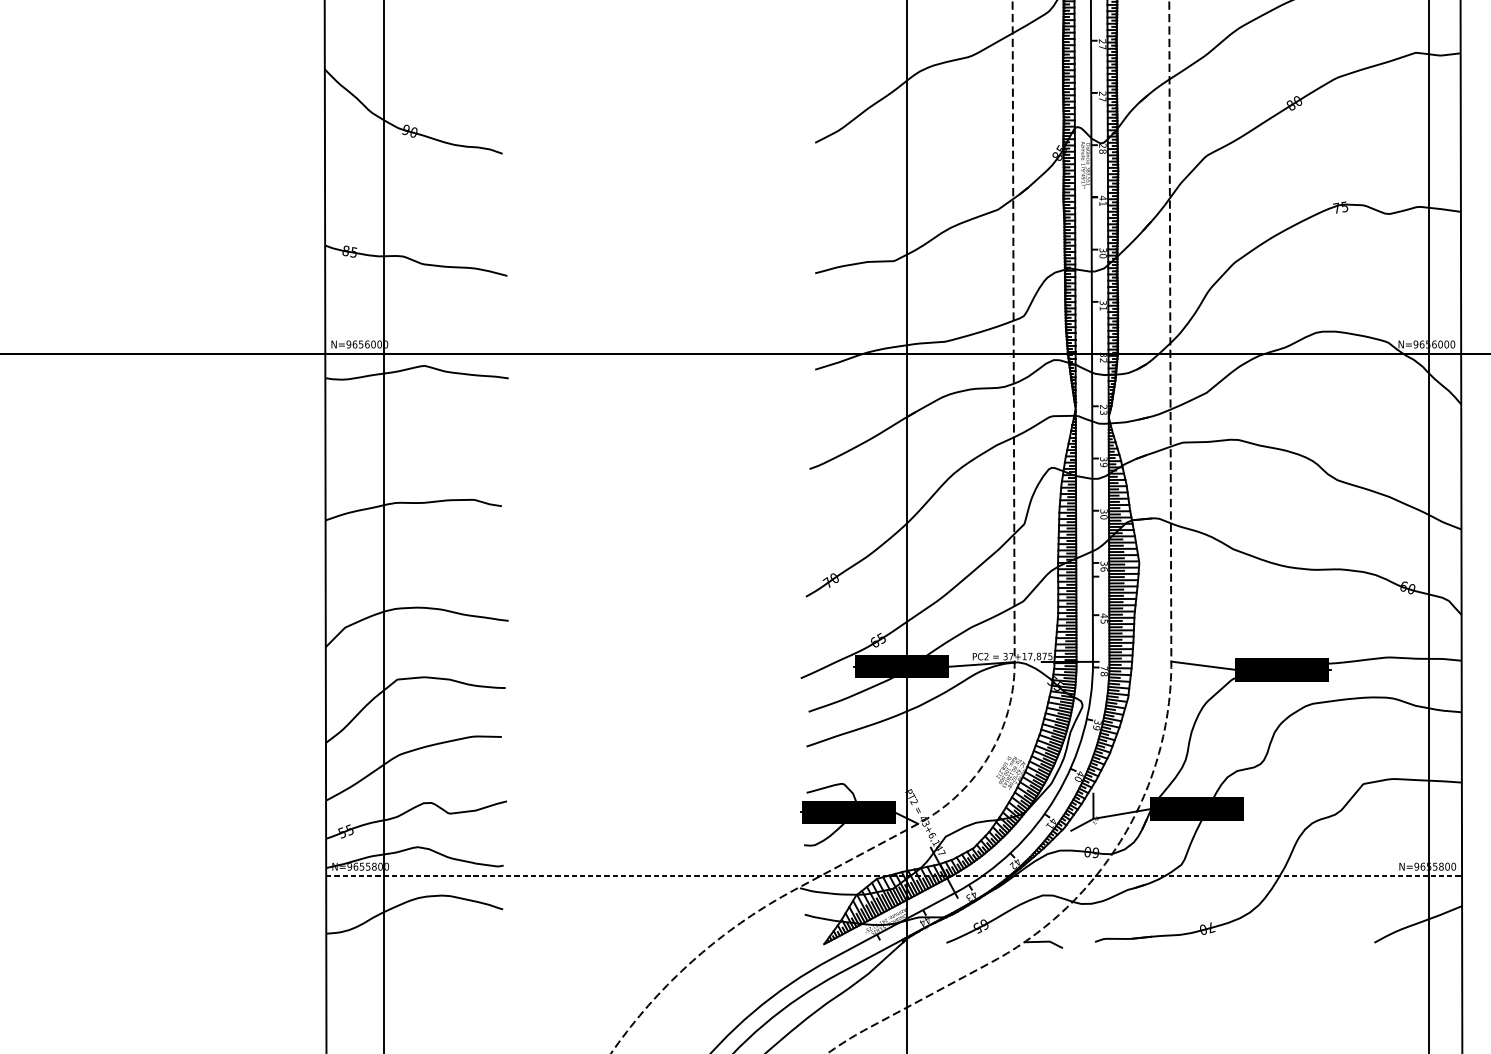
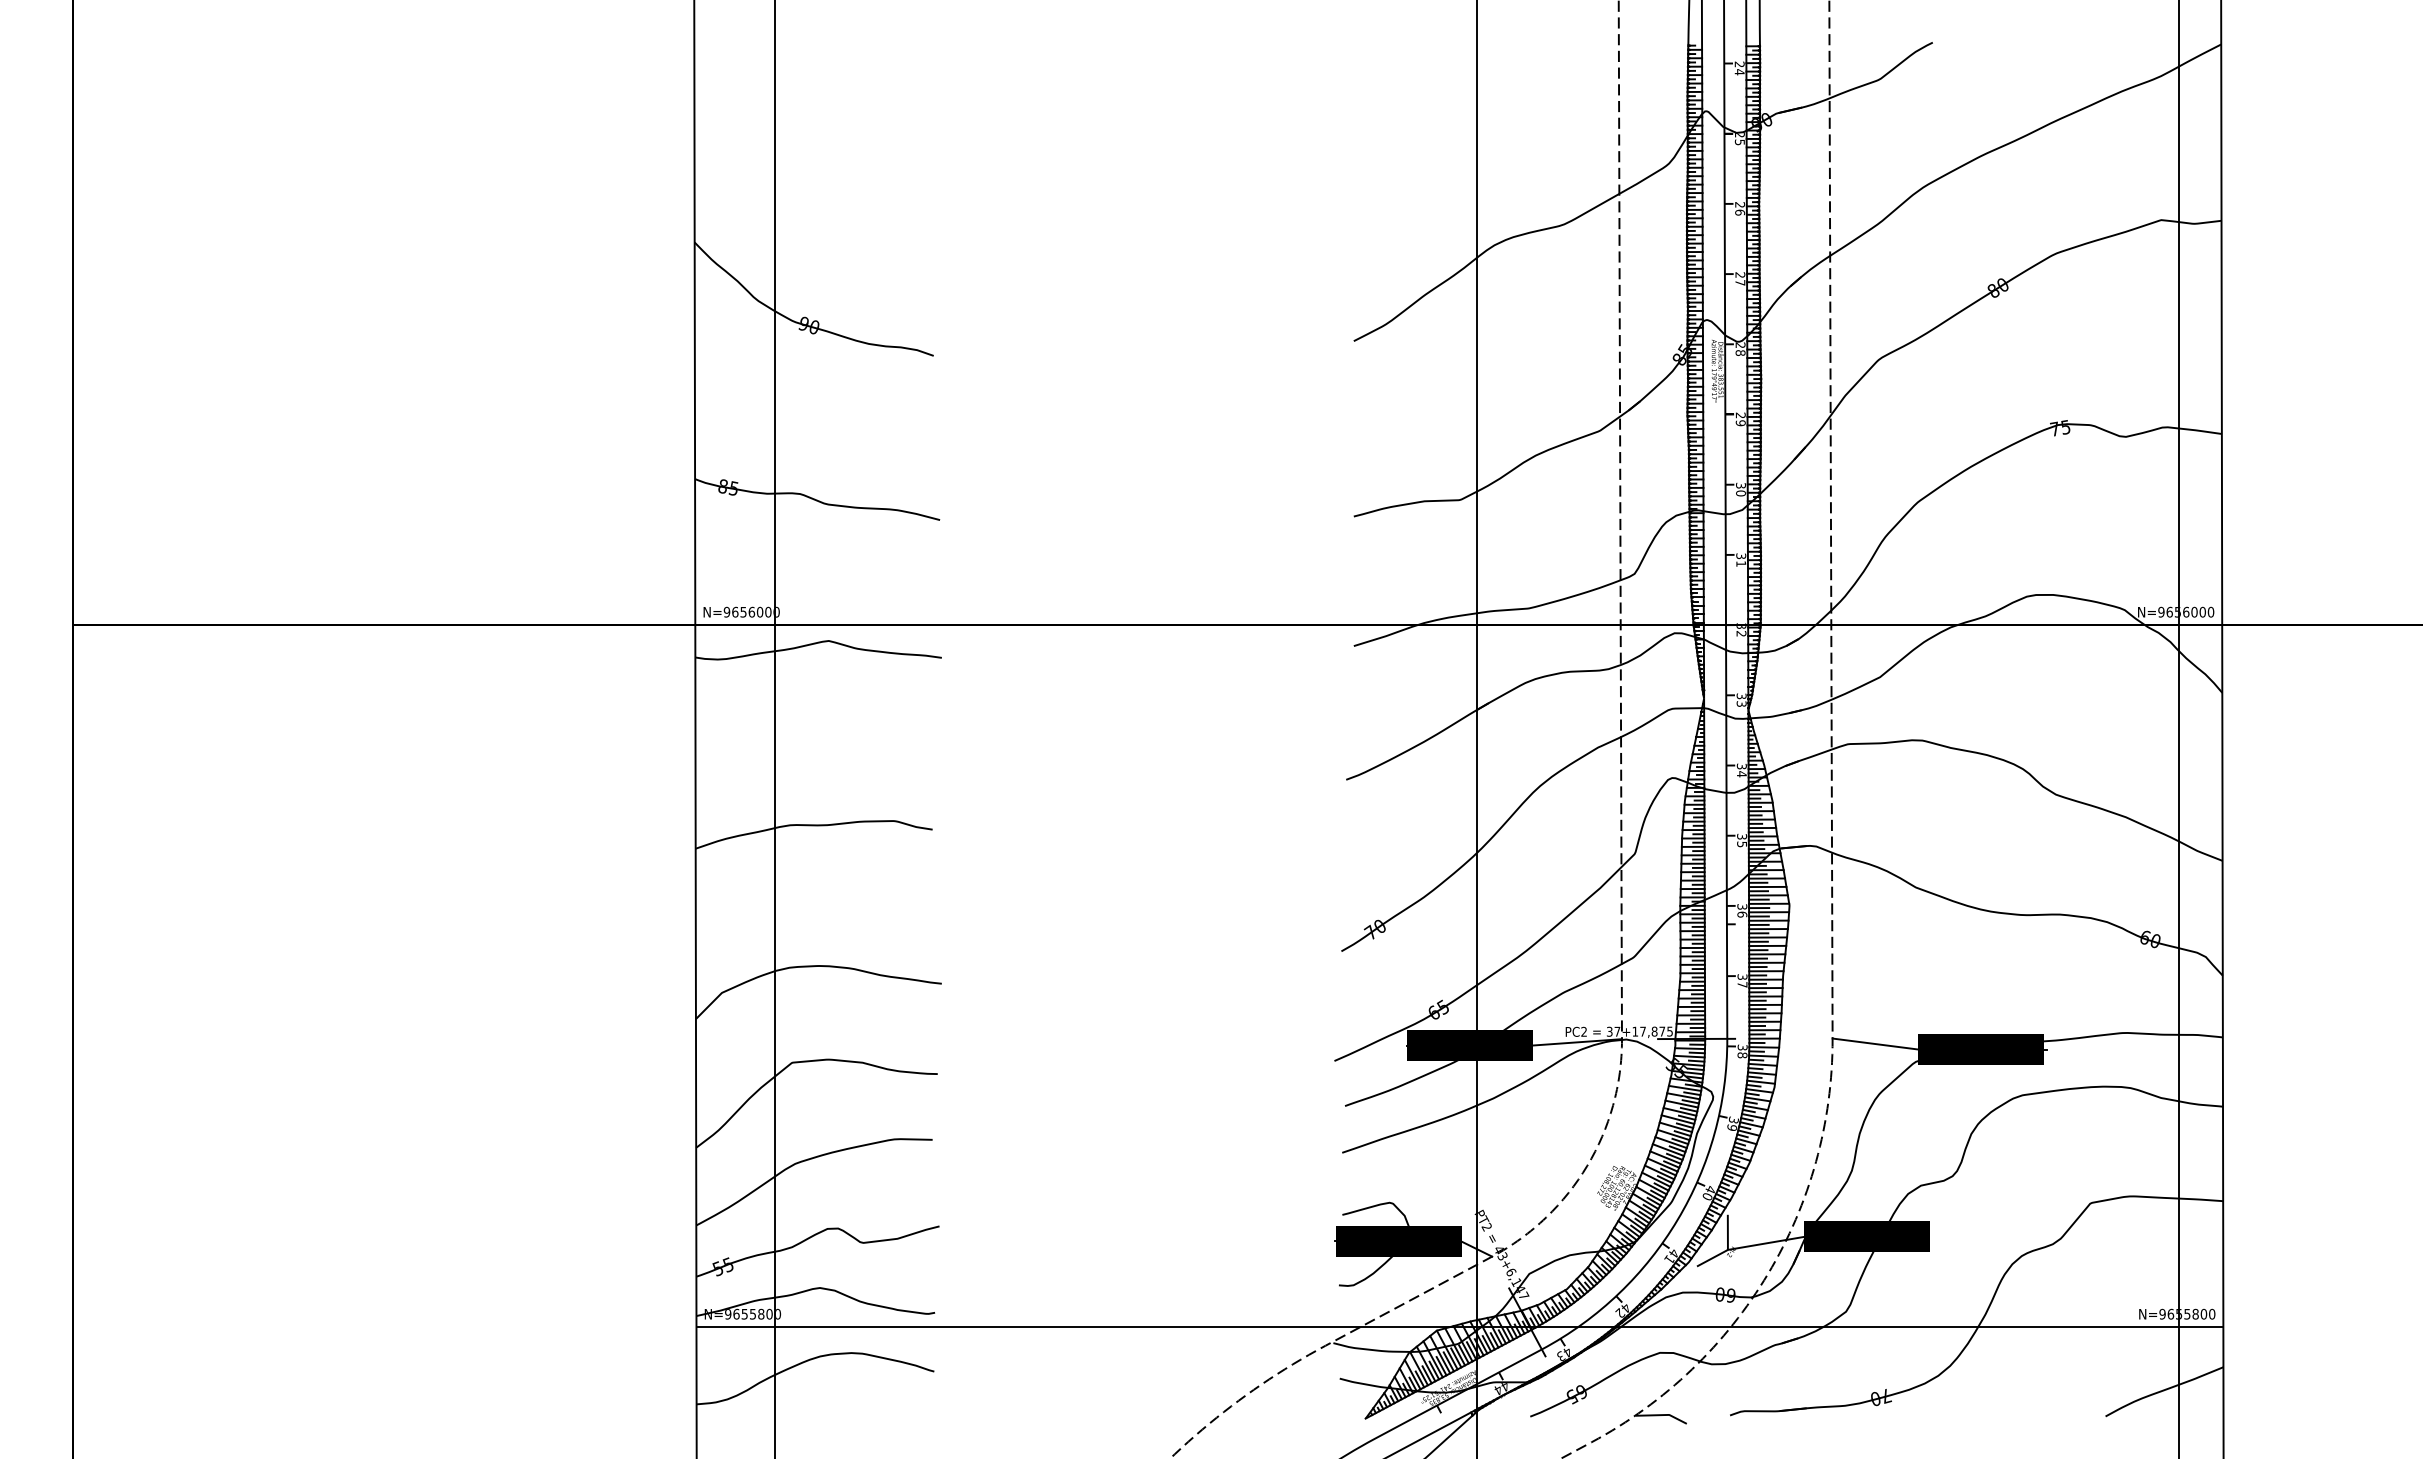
text: (1102, 47) -> (1740, 212), 27 -> 26
text: (1102, 201) -> (1740, 419), 41 -> 29
text: (1102, 407) -> (1740, 696), 23 -> 33
text: (1103, 465) -> (1741, 774), 39 -> 34
text: (1104, 517) -> (1742, 844), 30 -> 35
text: (1104, 618) -> (1742, 980), 45 -> 37
text: (1104, 668) -> (1742, 1047), 78 -> 38
line: (894, 875) -> (1460, 1326), dashed -> solid

